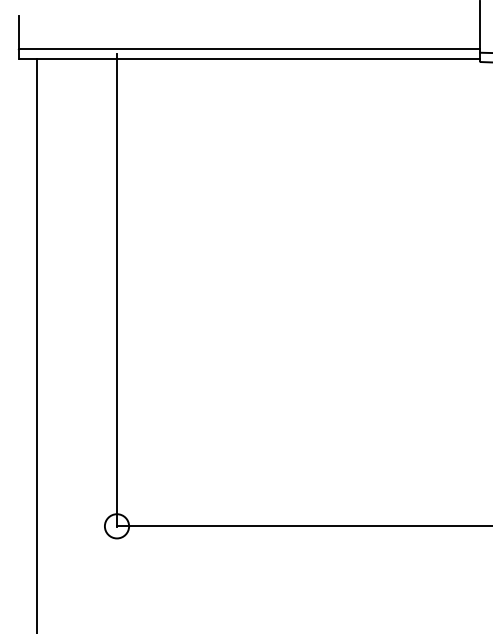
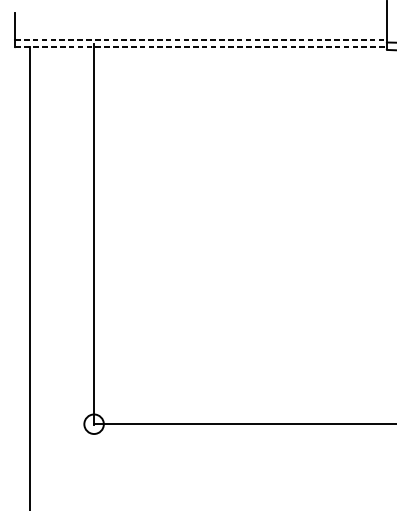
line: (249, 49) -> (200, 39), solid -> dashed
line: (250, 58) -> (201, 47), solid -> dashed

